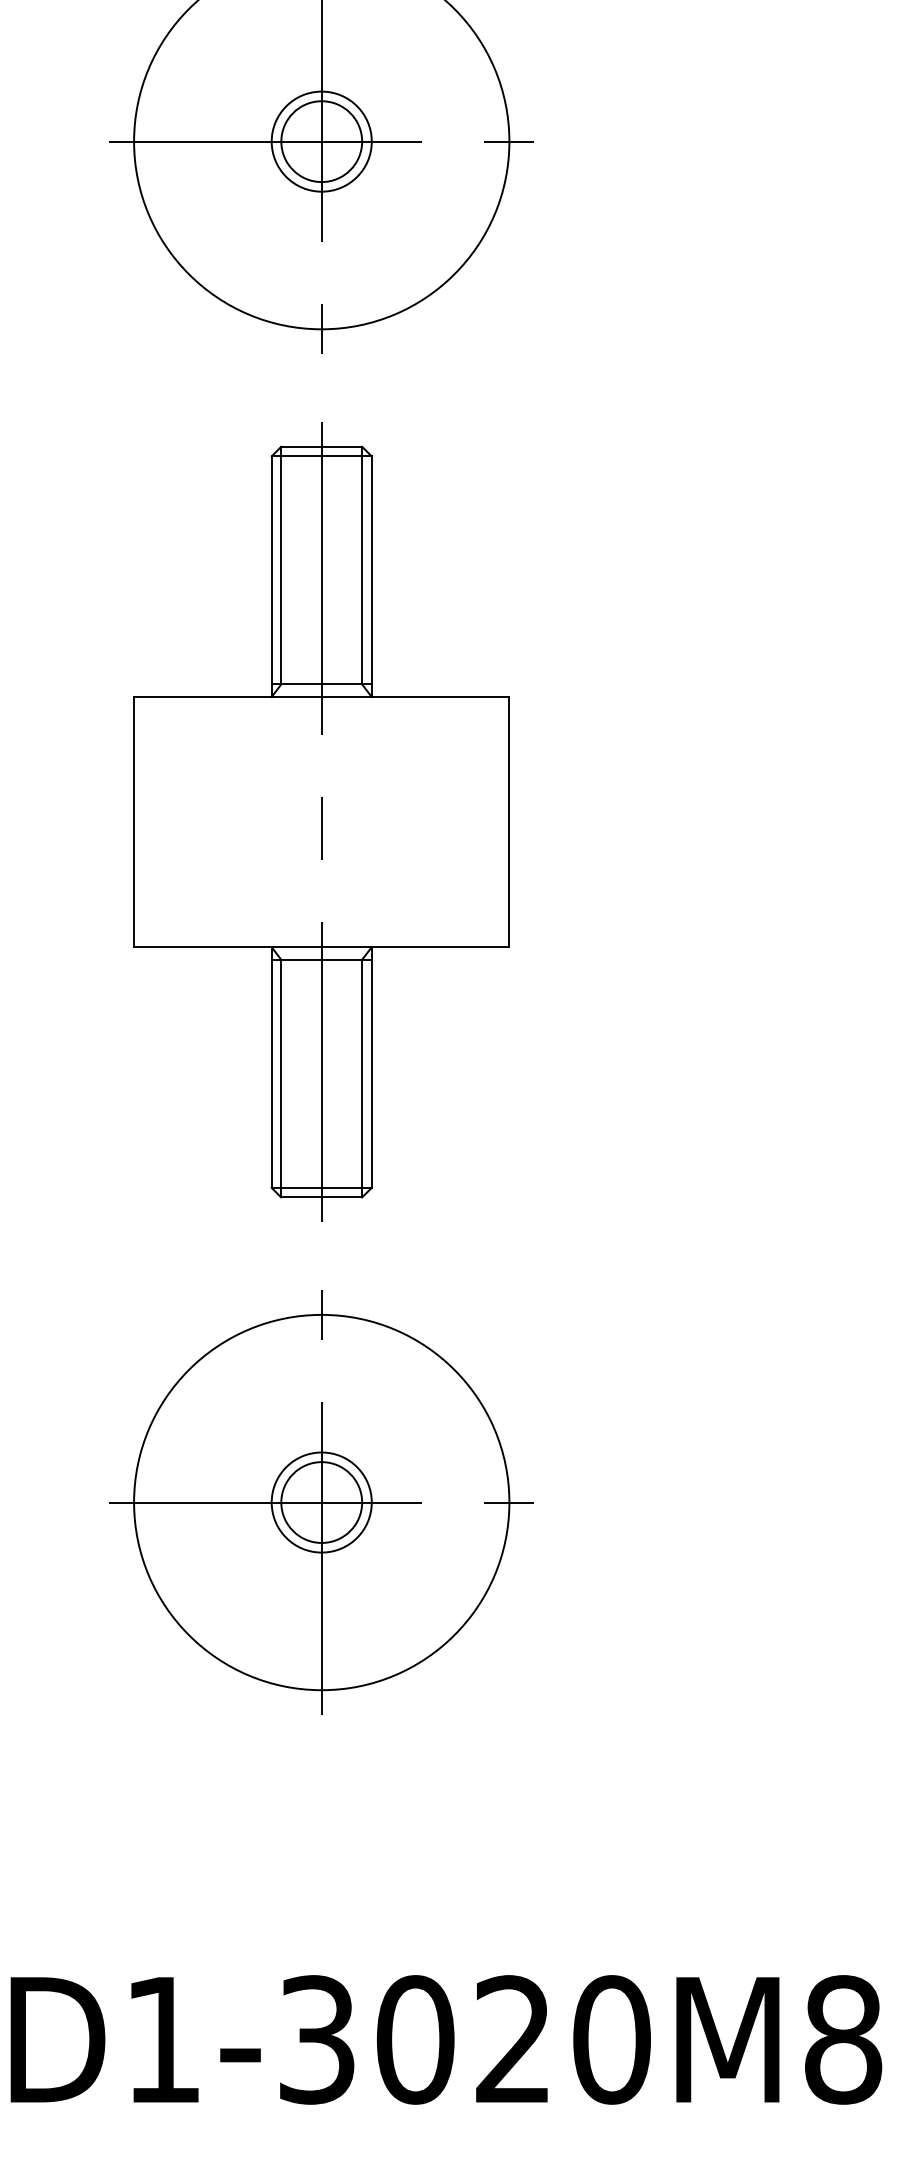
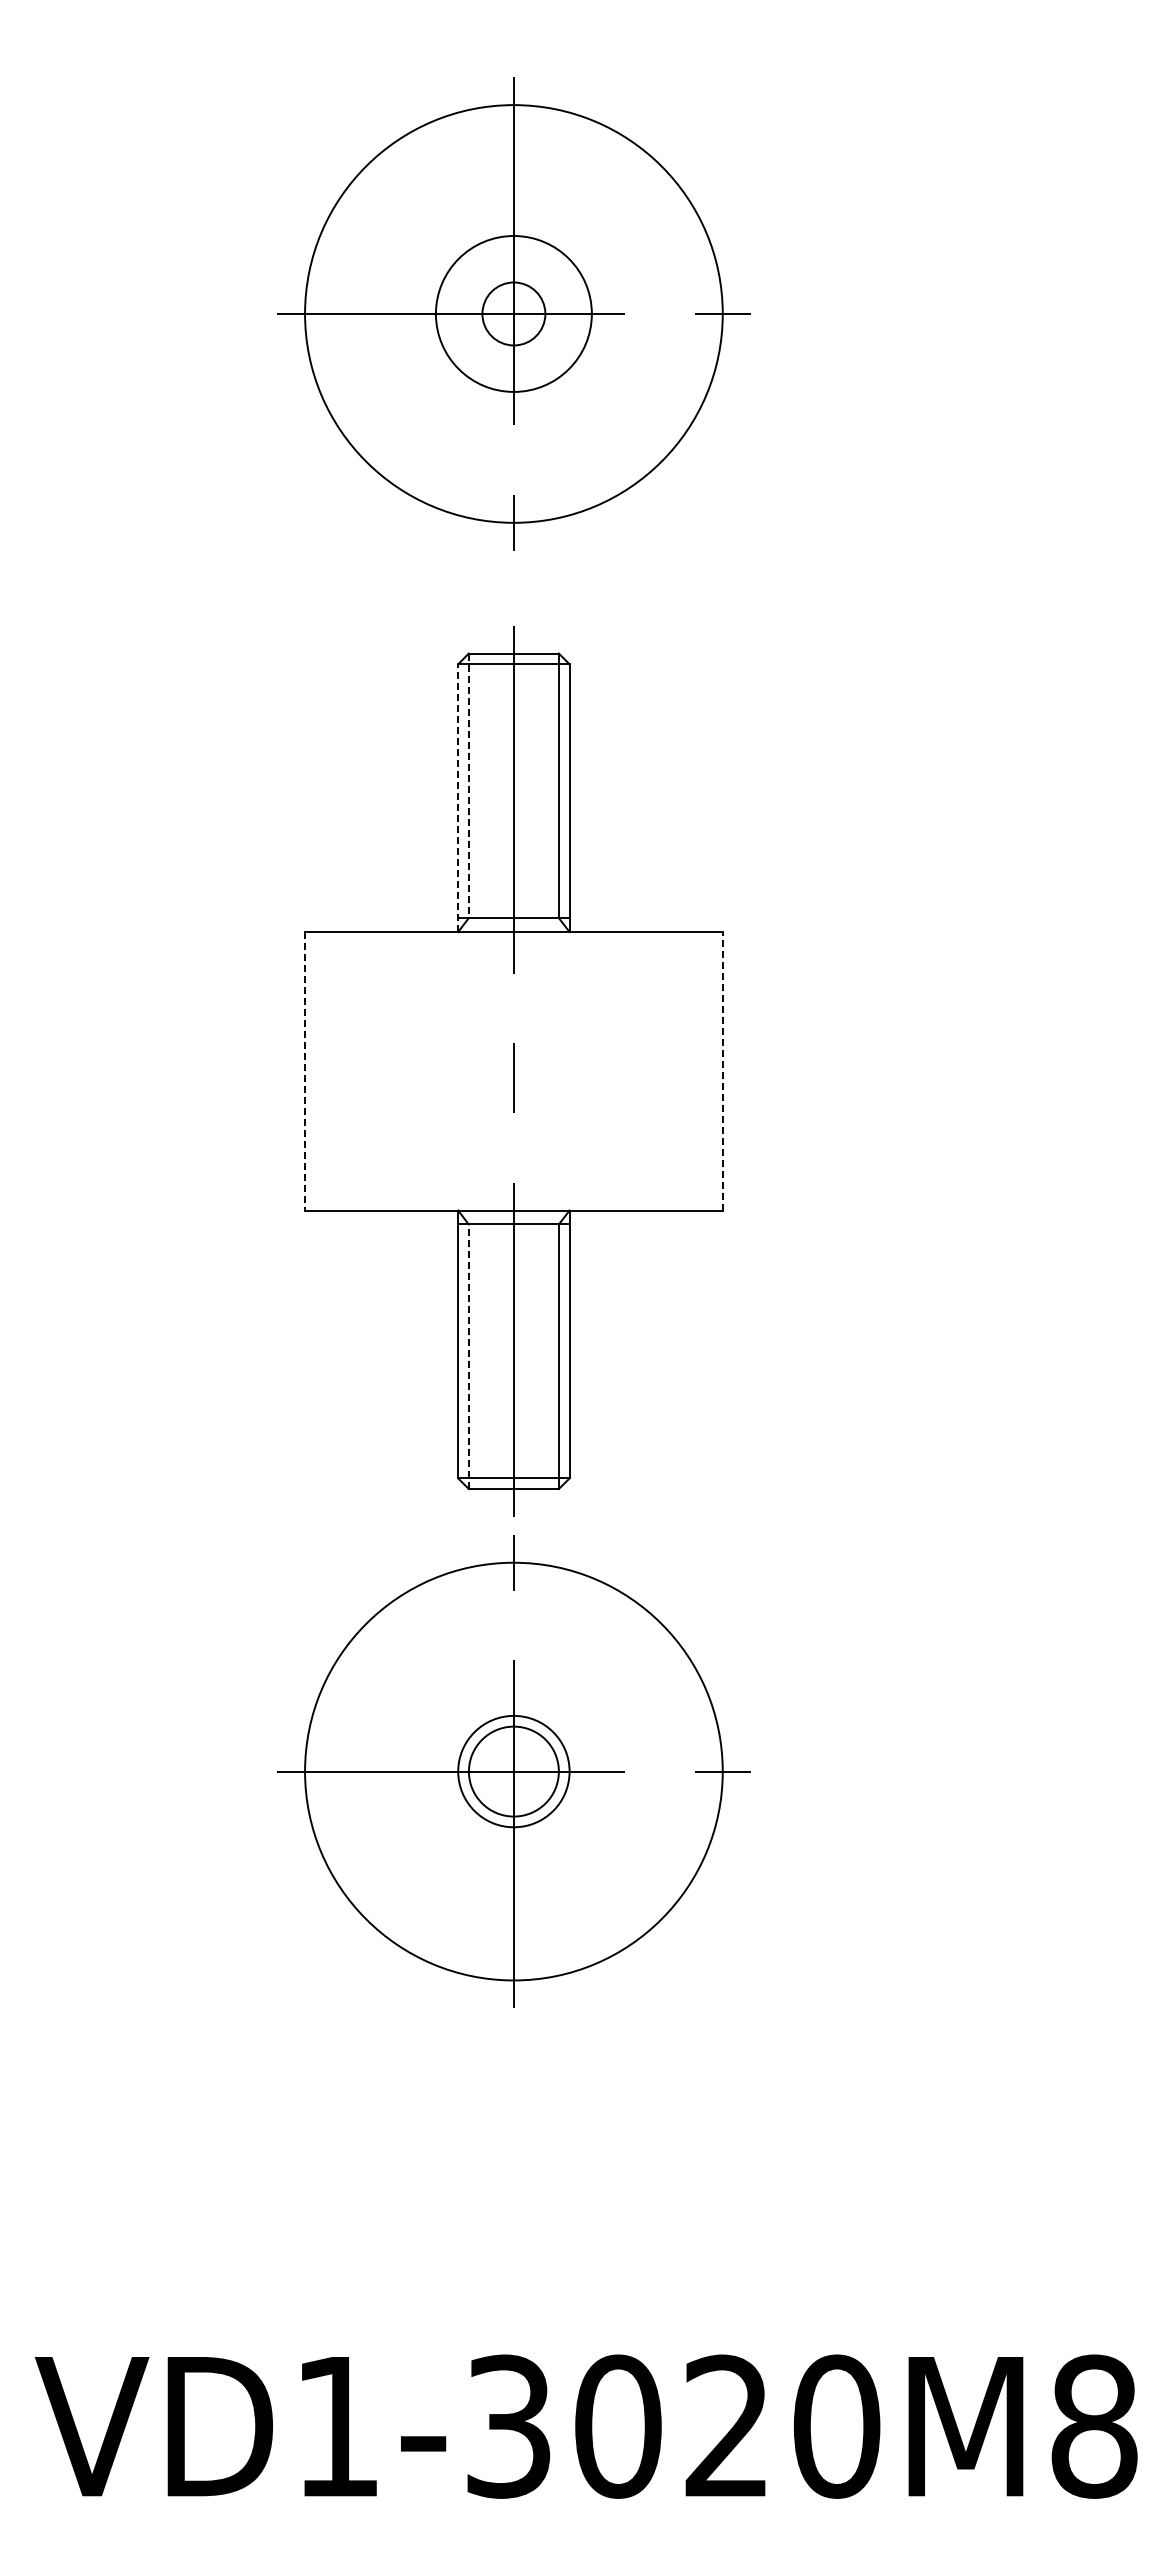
circle: (321, 141) -> (513, 313), size x0.7
circle: (321, 141) -> (513, 313), size x1.4
line: (280, 566) -> (468, 786), solid -> dashed
line: (271, 577) -> (458, 798), solid -> dashed
line: (509, 821) -> (722, 1070), solid -> dashed
line: (134, 822) -> (305, 1071), solid -> dashed
line: (280, 1078) -> (468, 1356), solid -> dashed
part: (321, 1502) -> (513, 1771), moved

